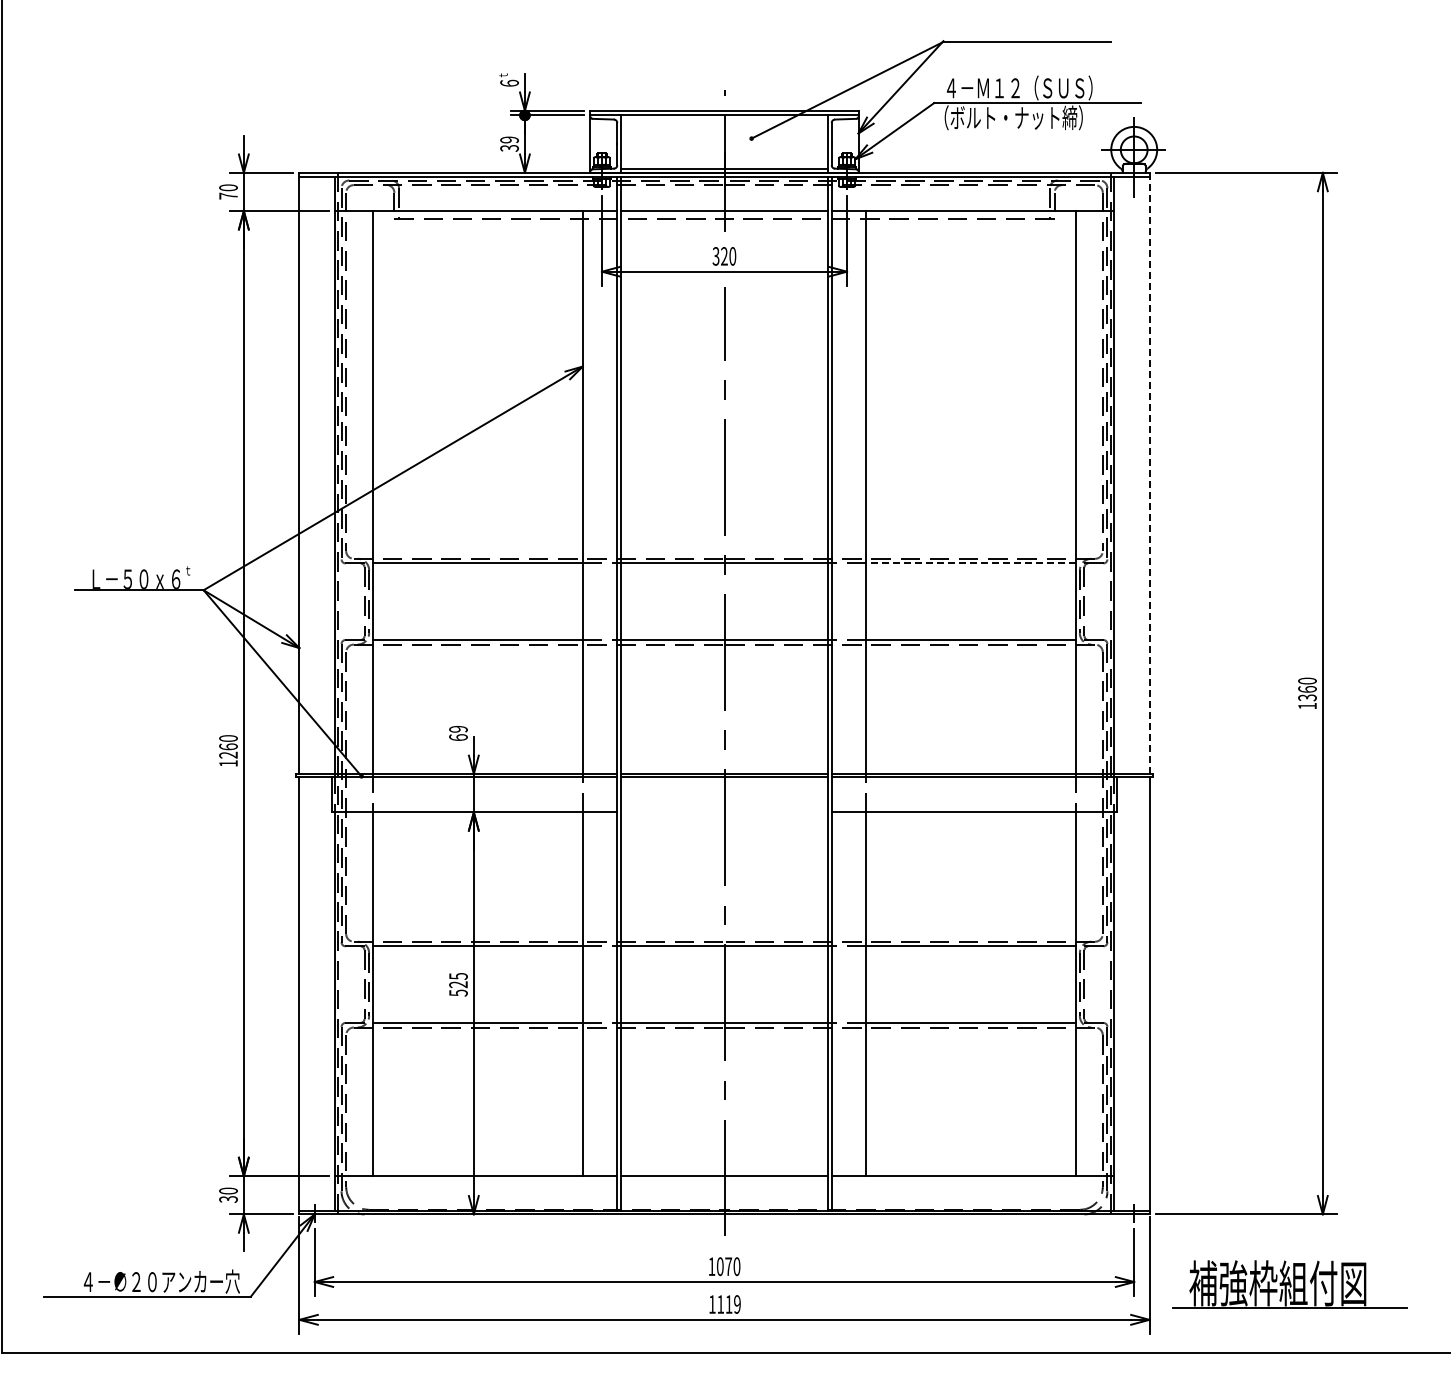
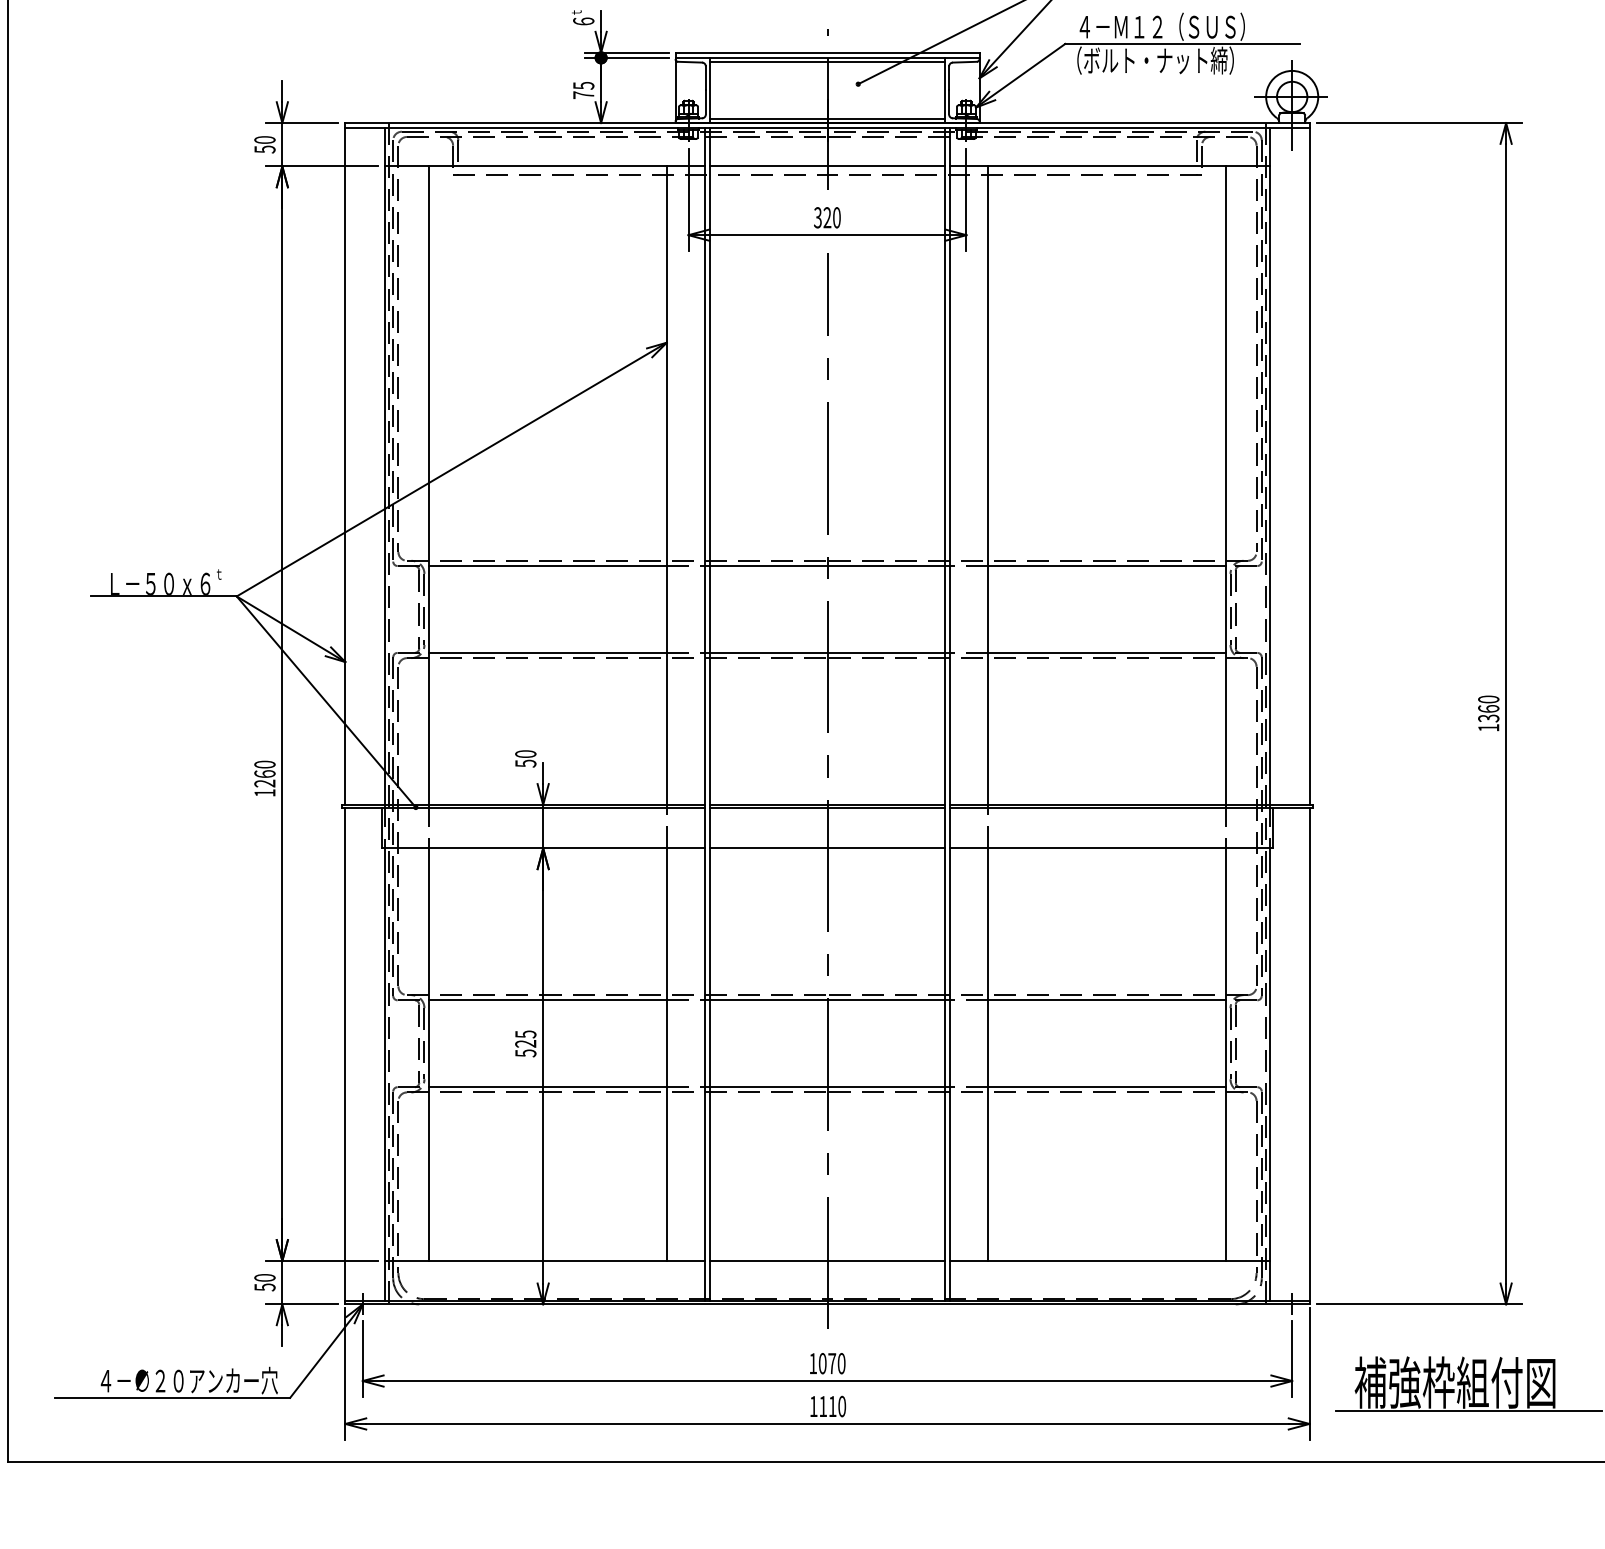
line: (724, 119) -> (827, 62), added
text: (509, 143) -> (583, 89), 39 -> 75
text: (228, 195) -> (264, 148), 70 -> 50
line: (1149, 473) -> (1309, 464), dashed -> solid
line: (971, 563) -> (1107, 566), dashed -> solid
text: (458, 733) -> (525, 758), 69 -> 50
line: (724, 812) -> (827, 848), added
text: (227, 1199) -> (263, 1287), 30 -> 50
text: (737, 1304) -> (842, 1406), 1119 -> 1110

